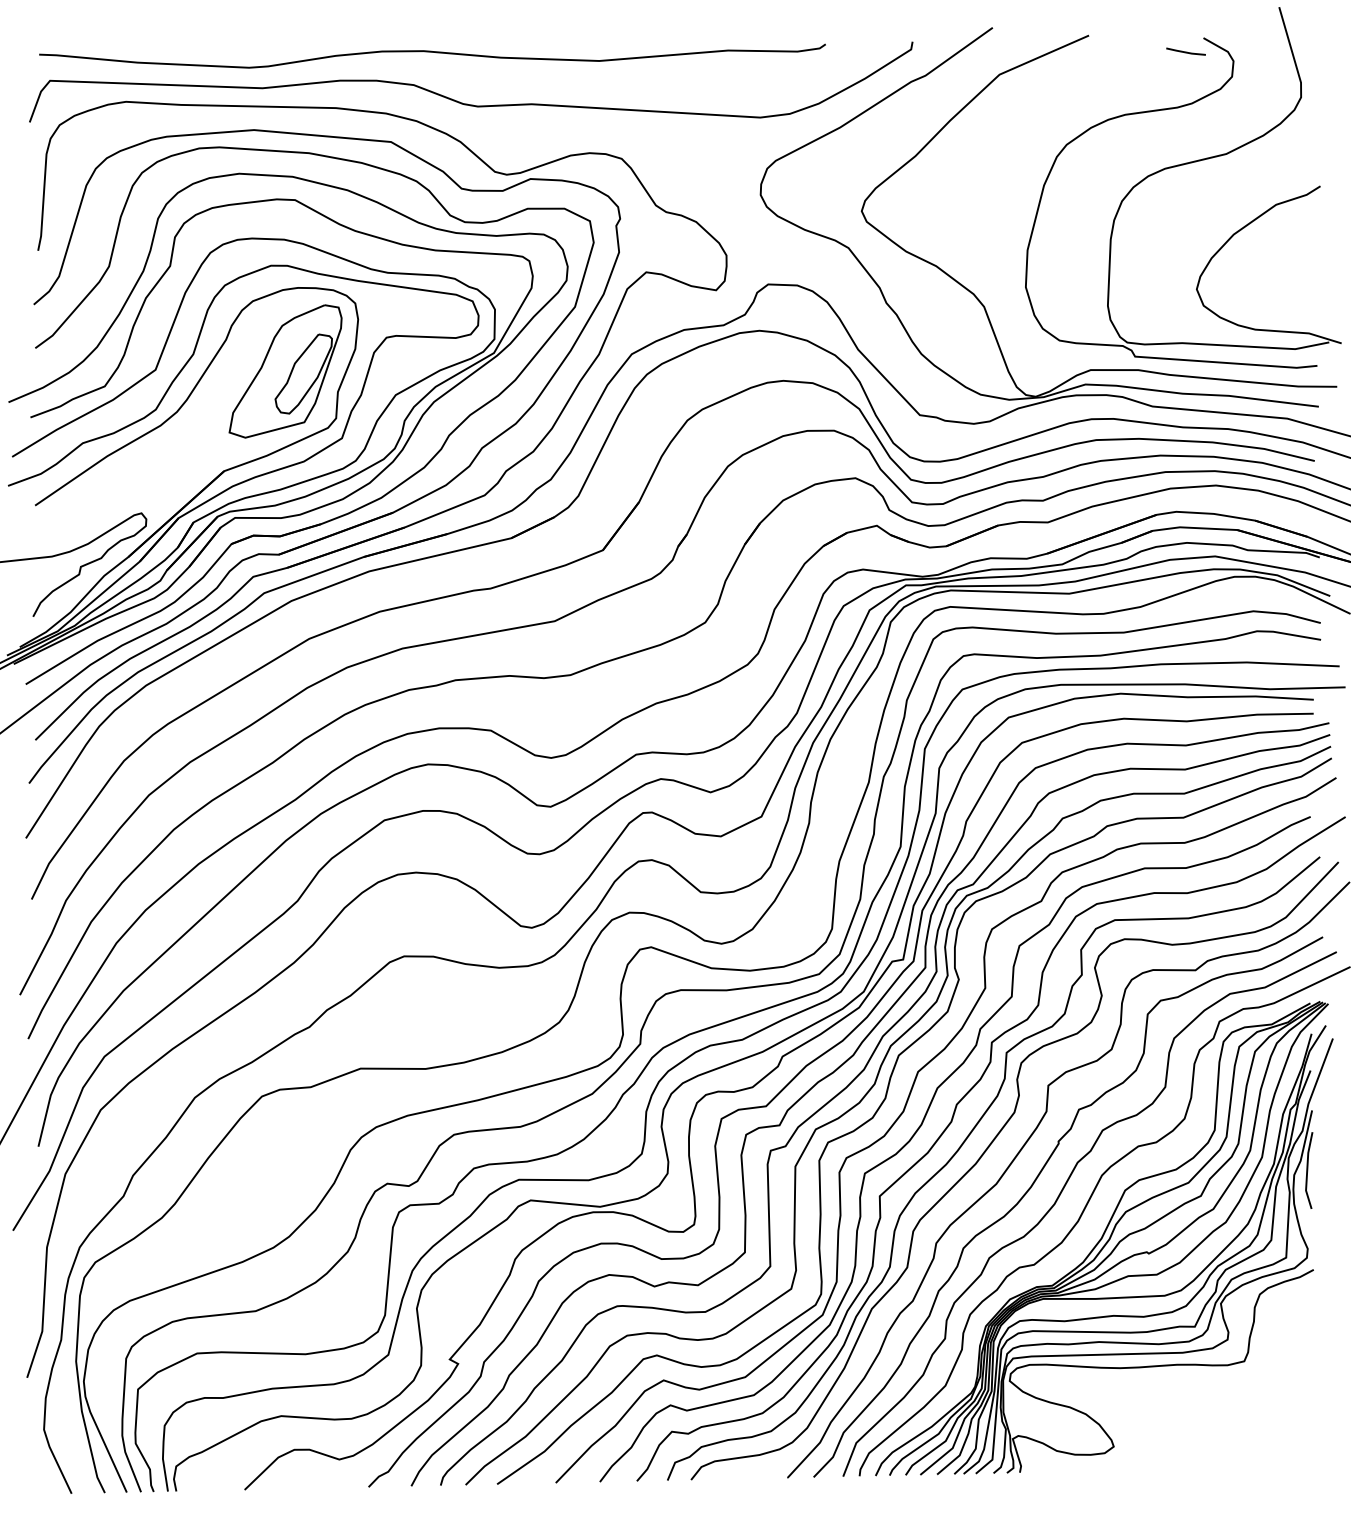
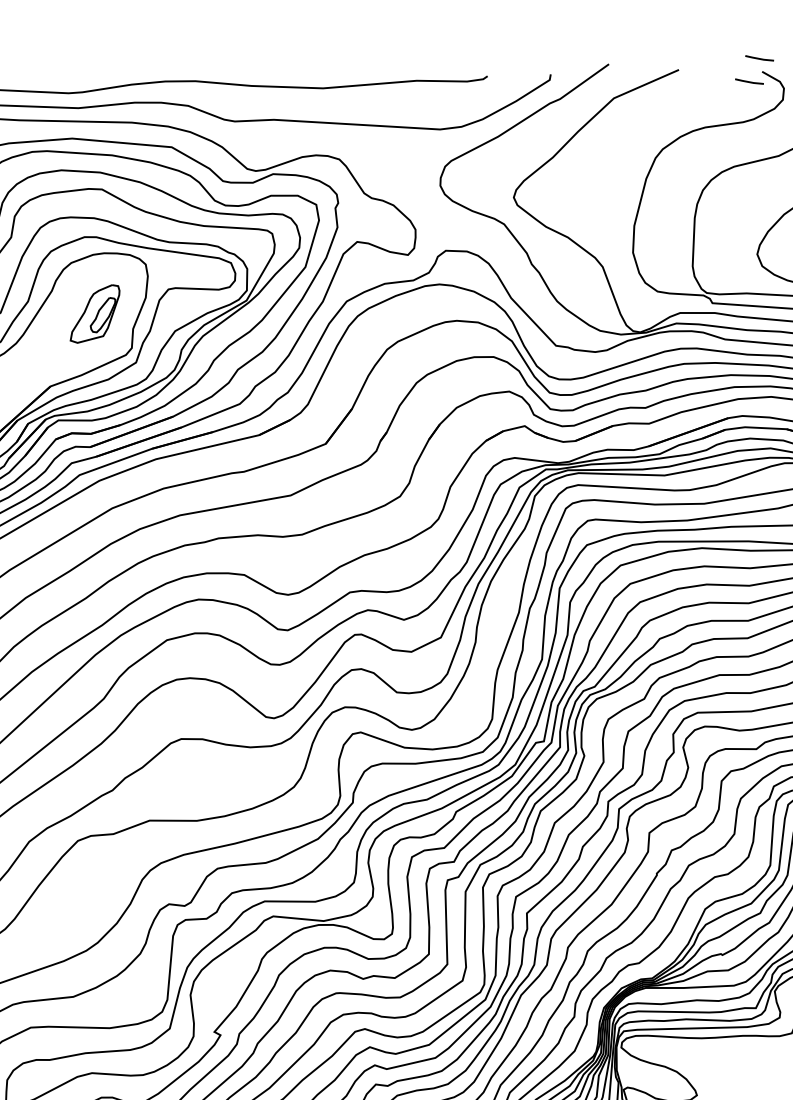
line: (1199, 19) -> (759, 58), added
part: (285, 371) -> (95, 314), size x0.6

